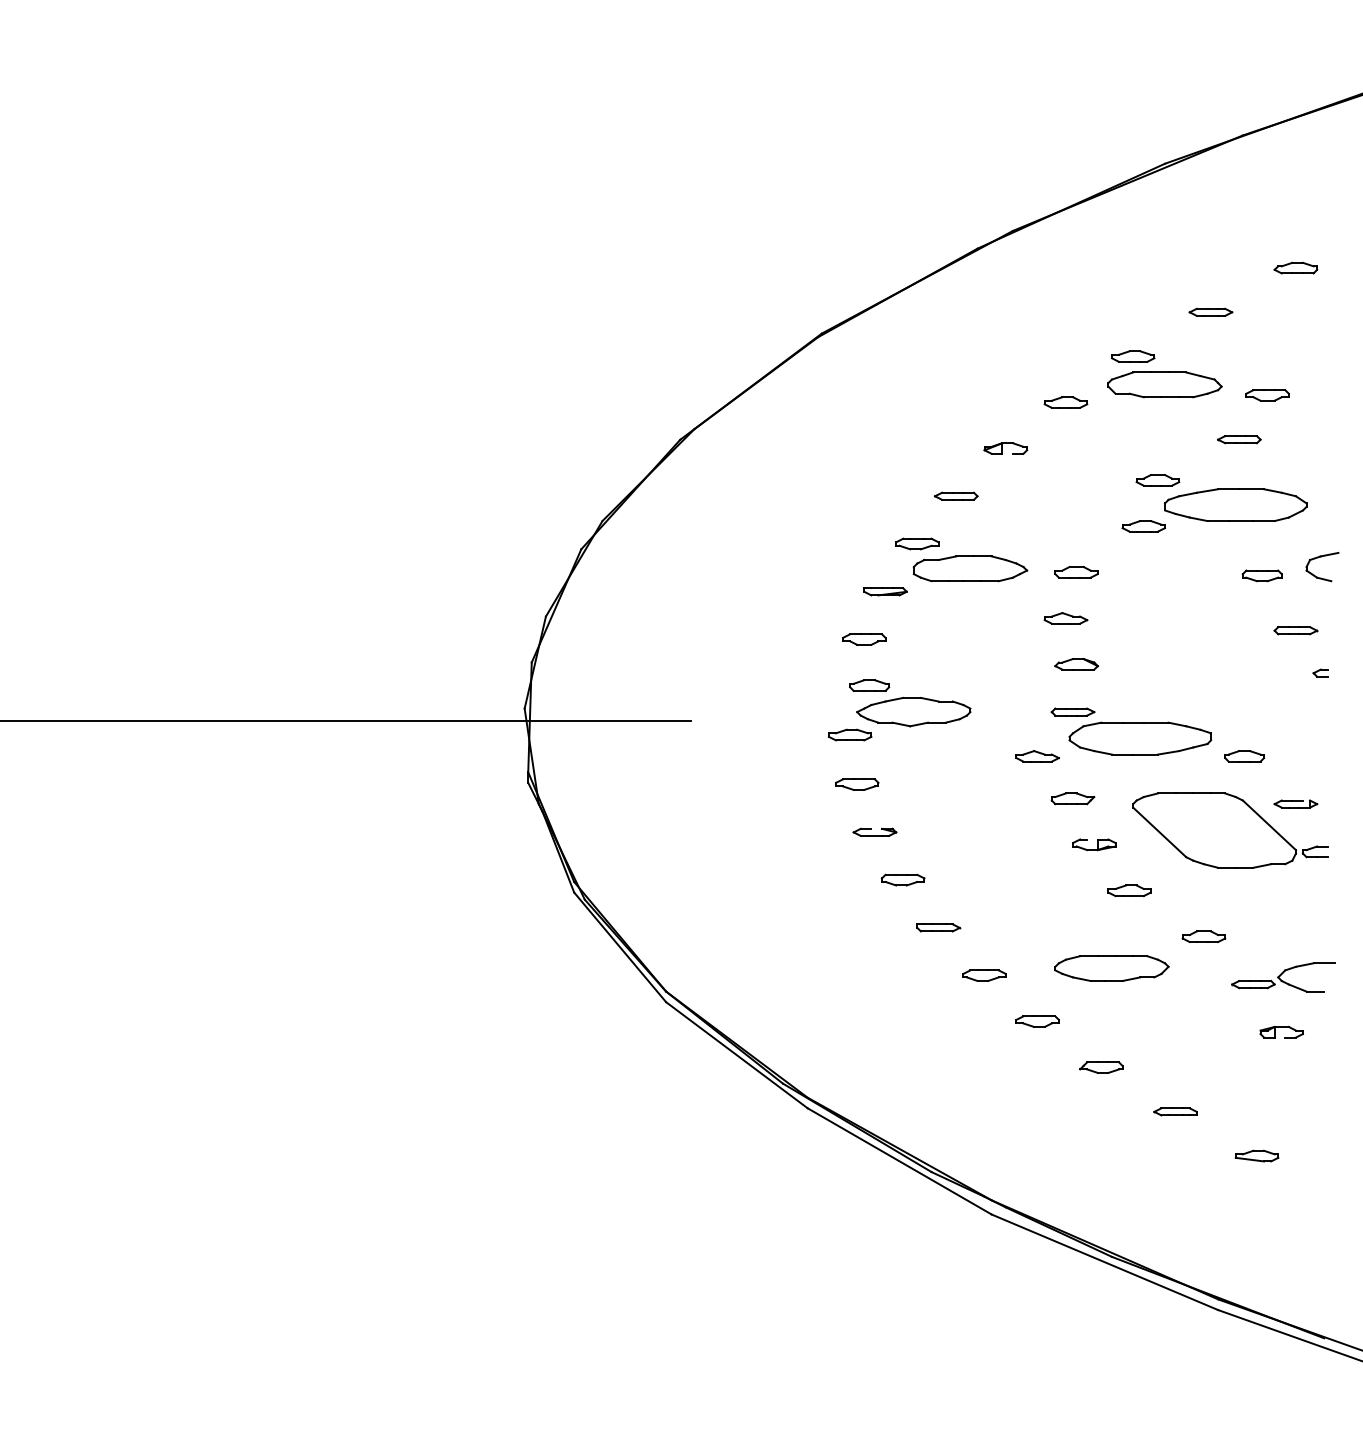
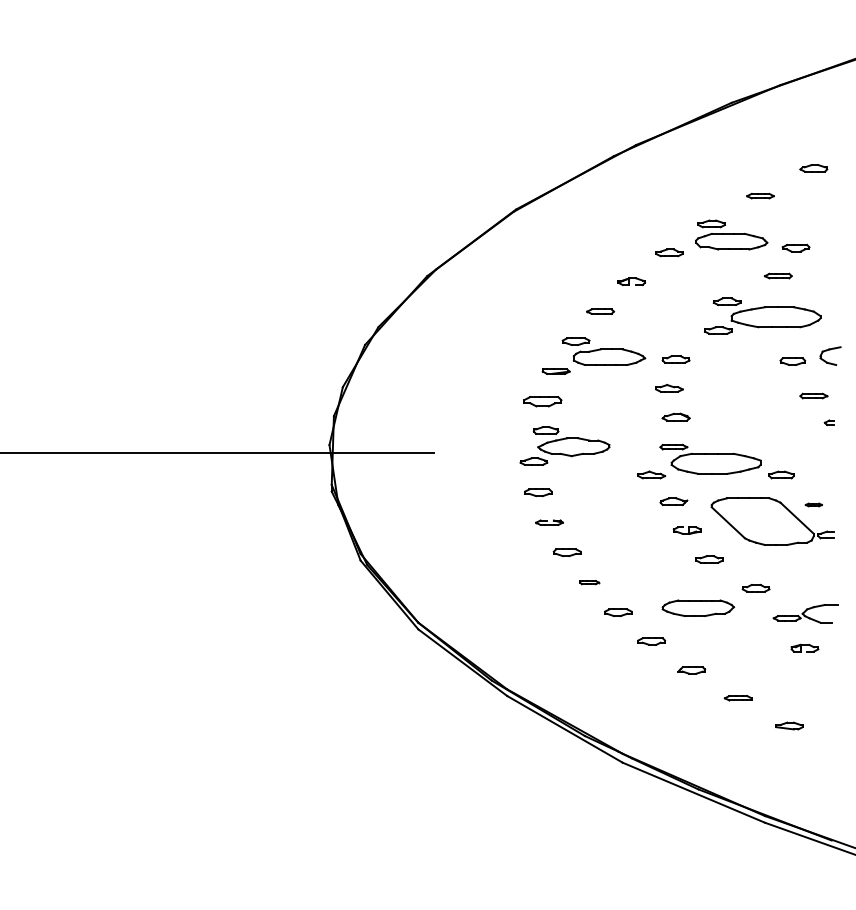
part: (863, 639) -> (542, 401), size x1.4
part: (1295, 803) -> (813, 504), size x0.6
part: (938, 927) -> (589, 582), size x0.7

